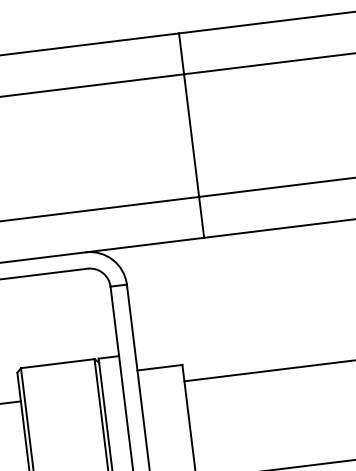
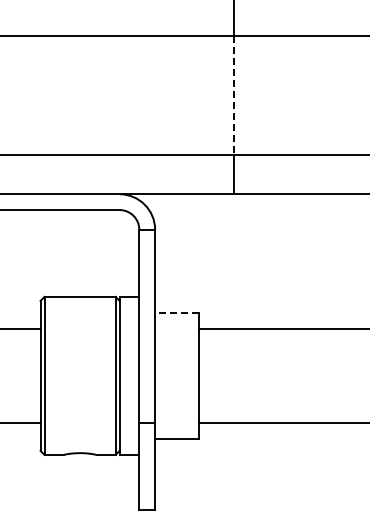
line: (192, 136) -> (234, 96), solid -> dashed
line: (159, 367) -> (176, 312), solid -> dashed

